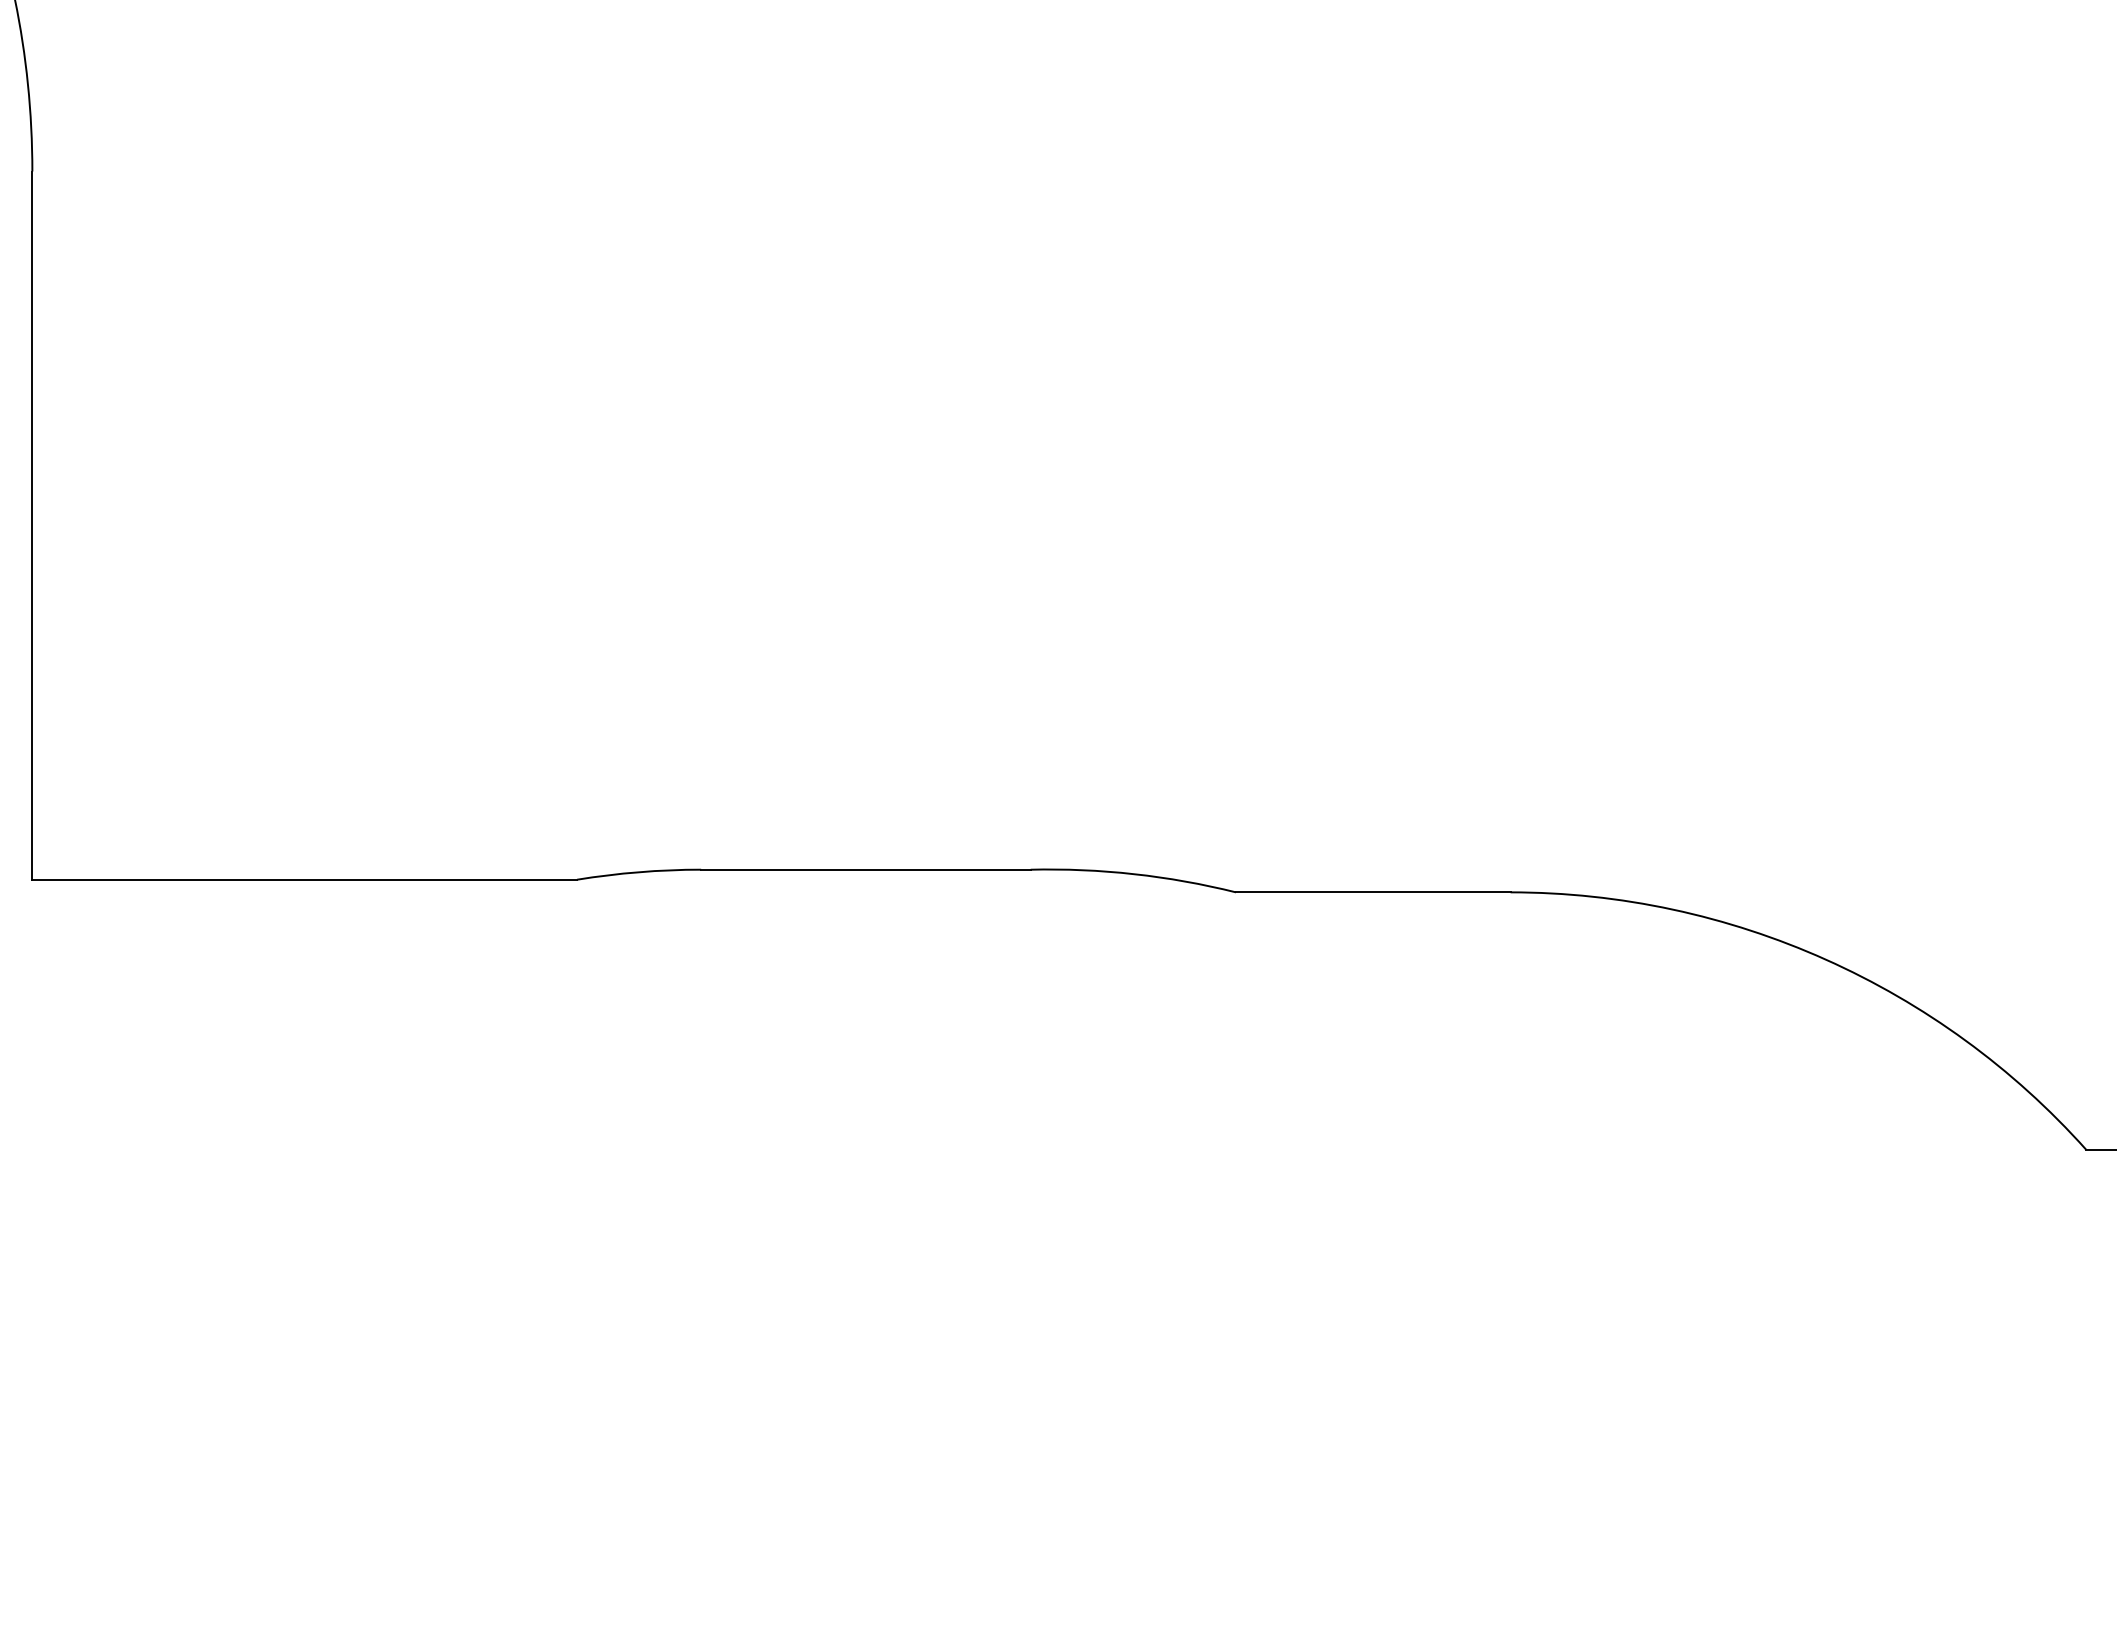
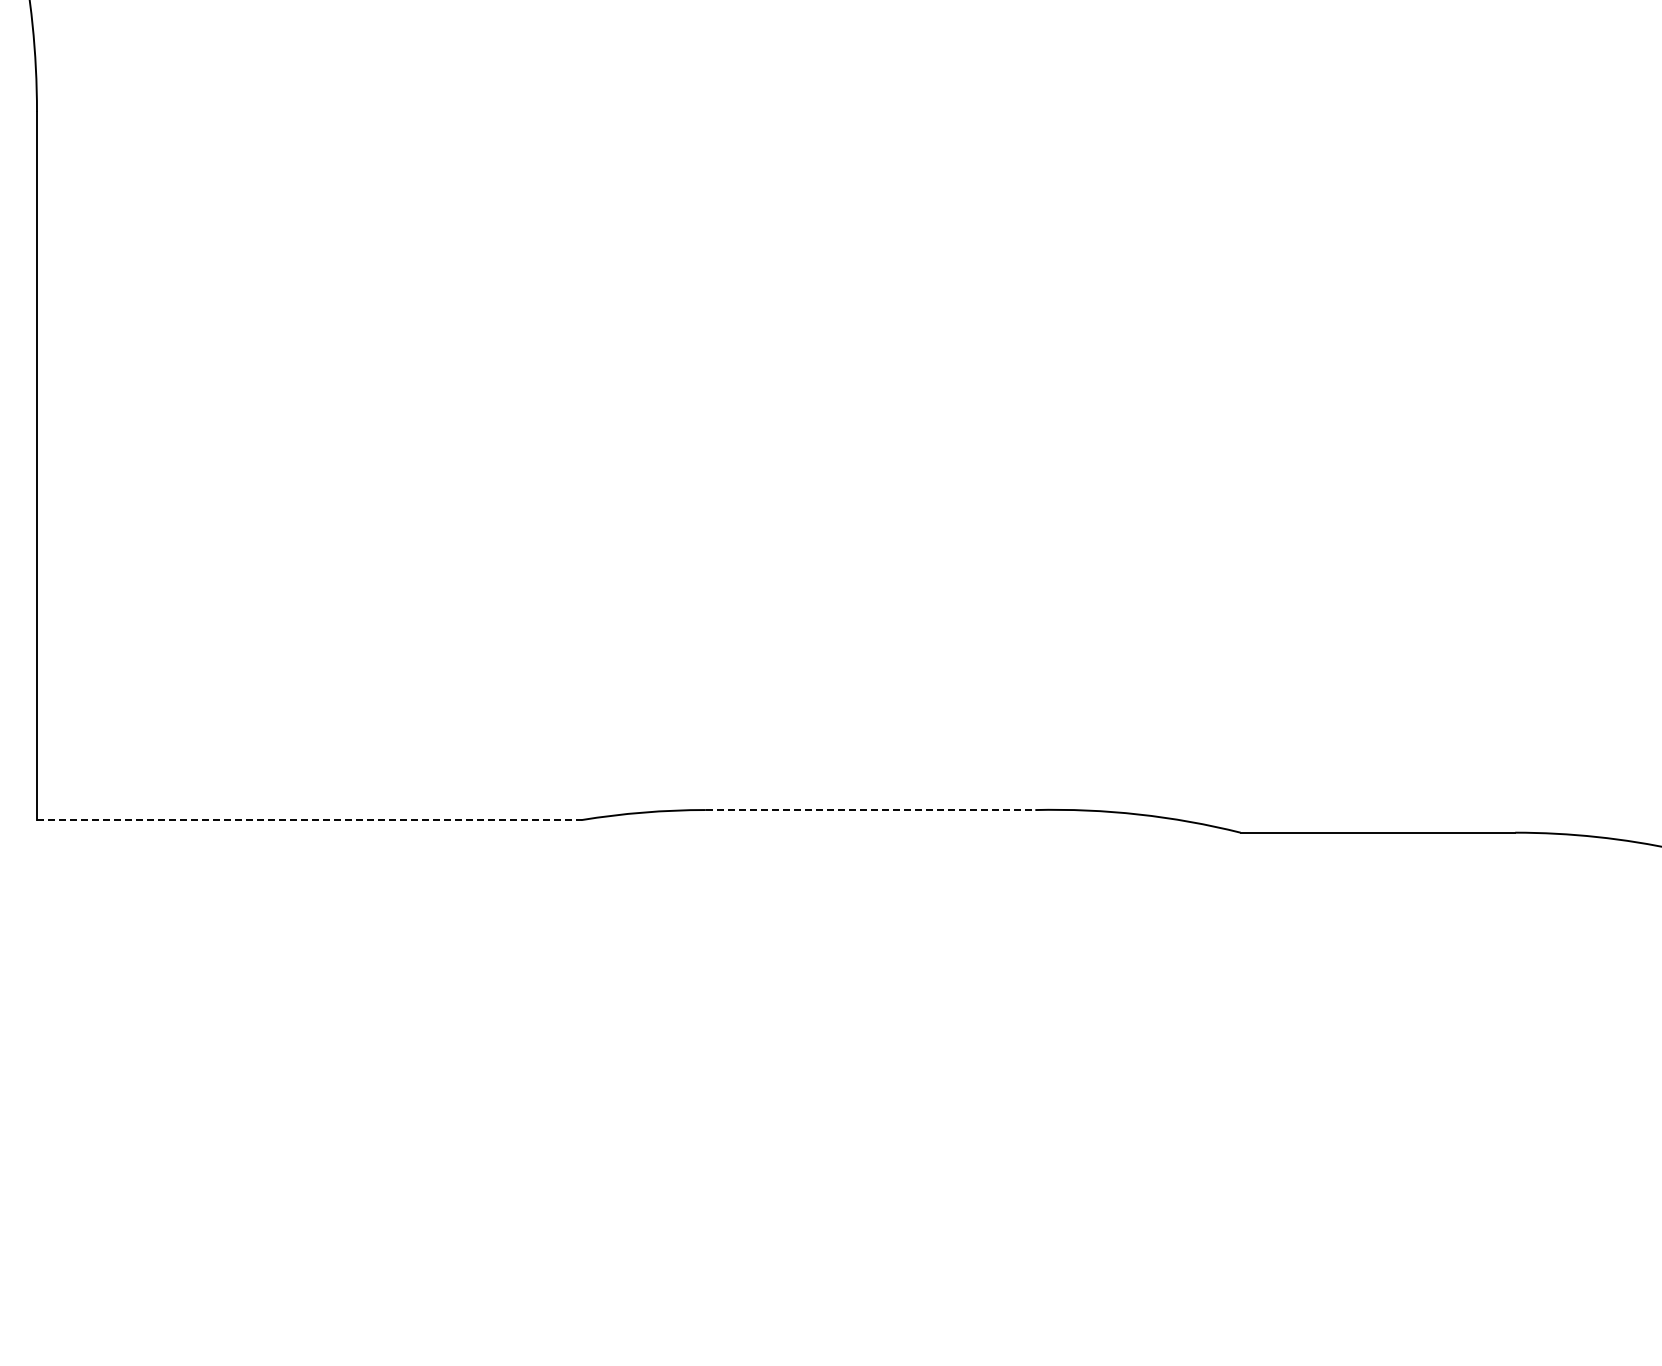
line: (865, 869) -> (870, 809), solid -> dashed
line: (305, 879) -> (310, 819), solid -> dashed

